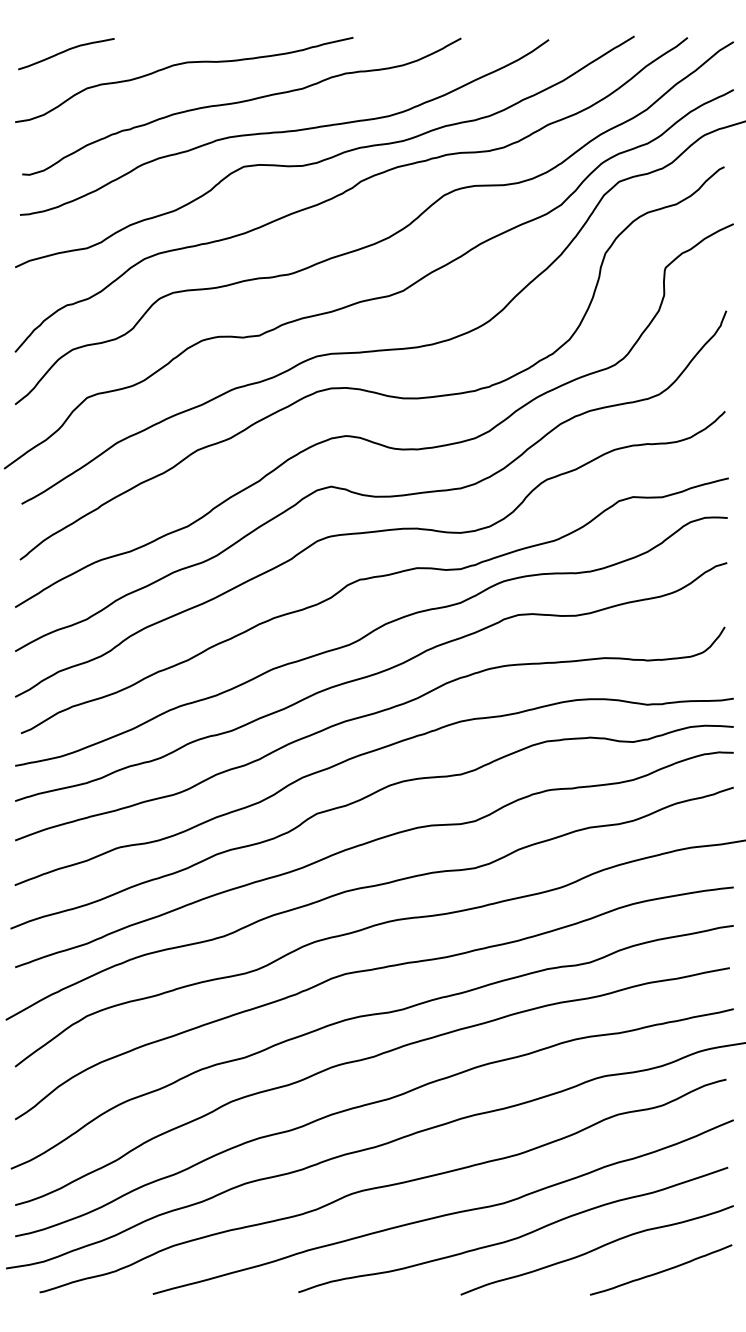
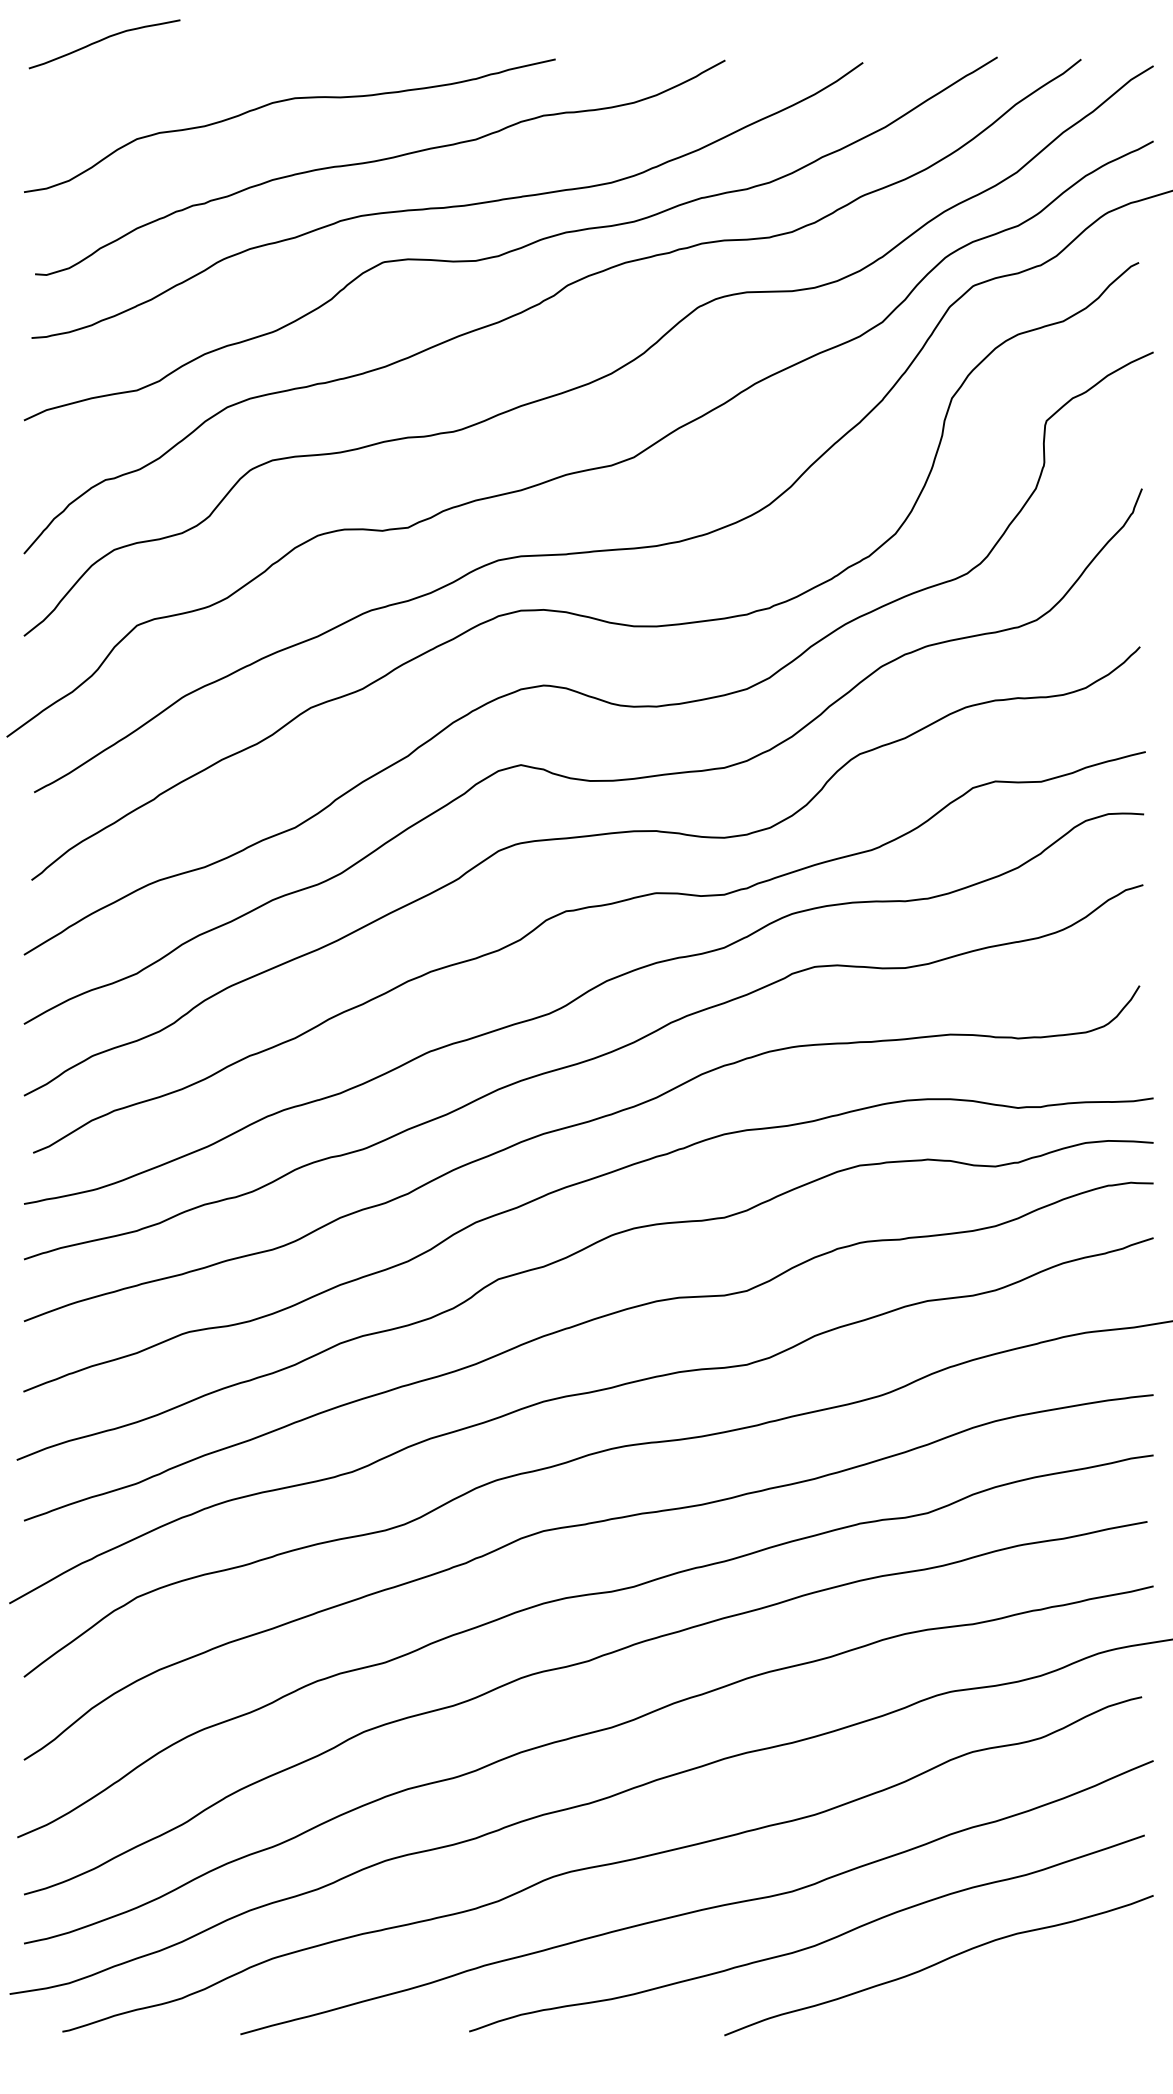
curve: (64, 52) -> (101, 41), moved
curve: (661, 1270) -> (1039, 1997), removed

